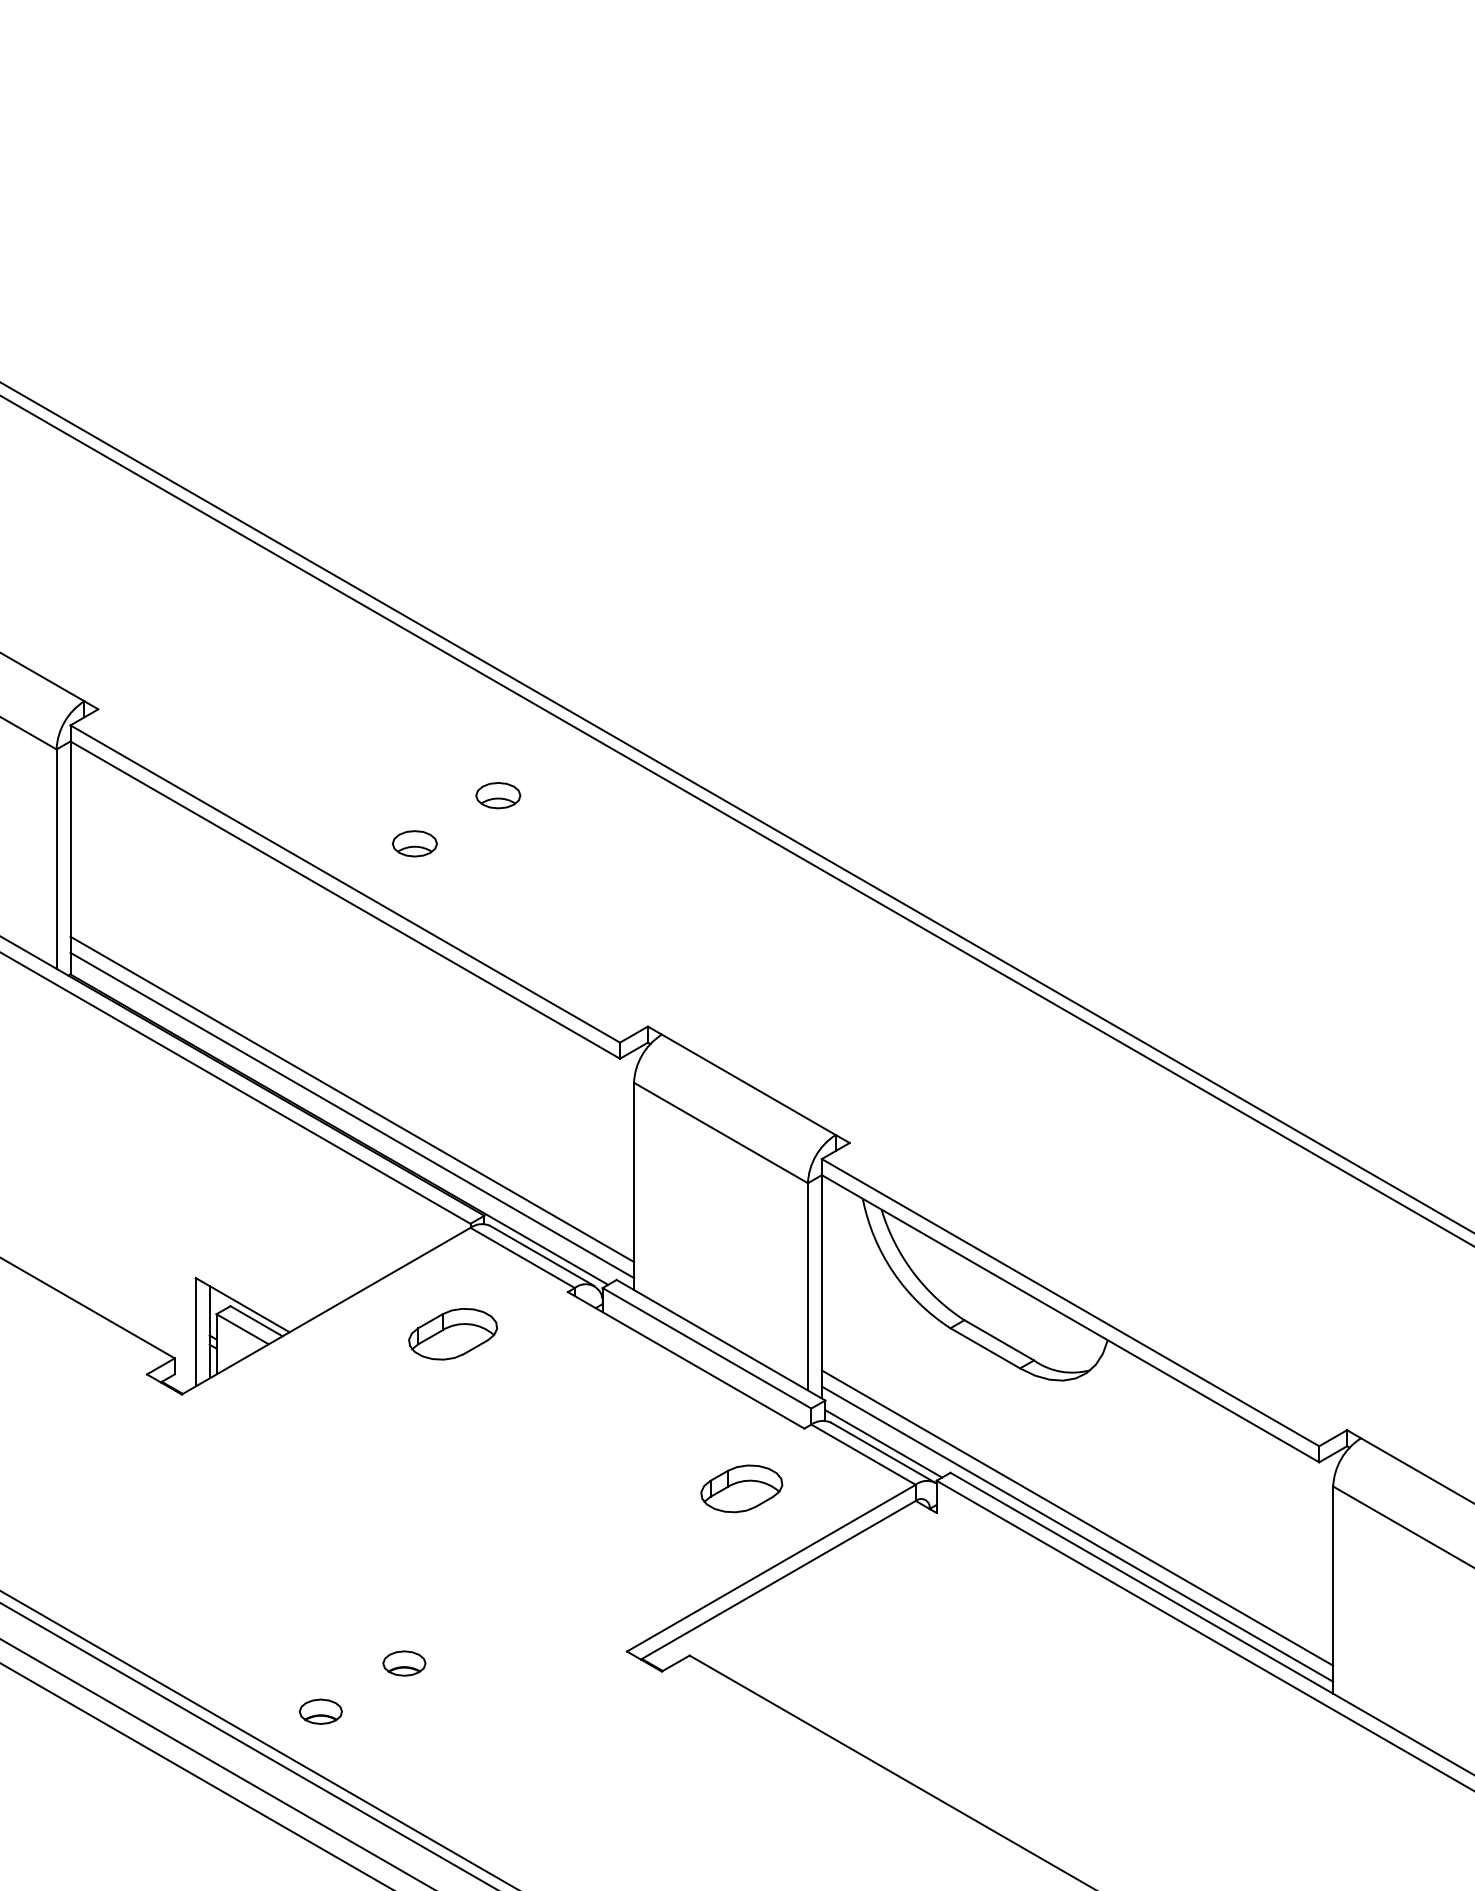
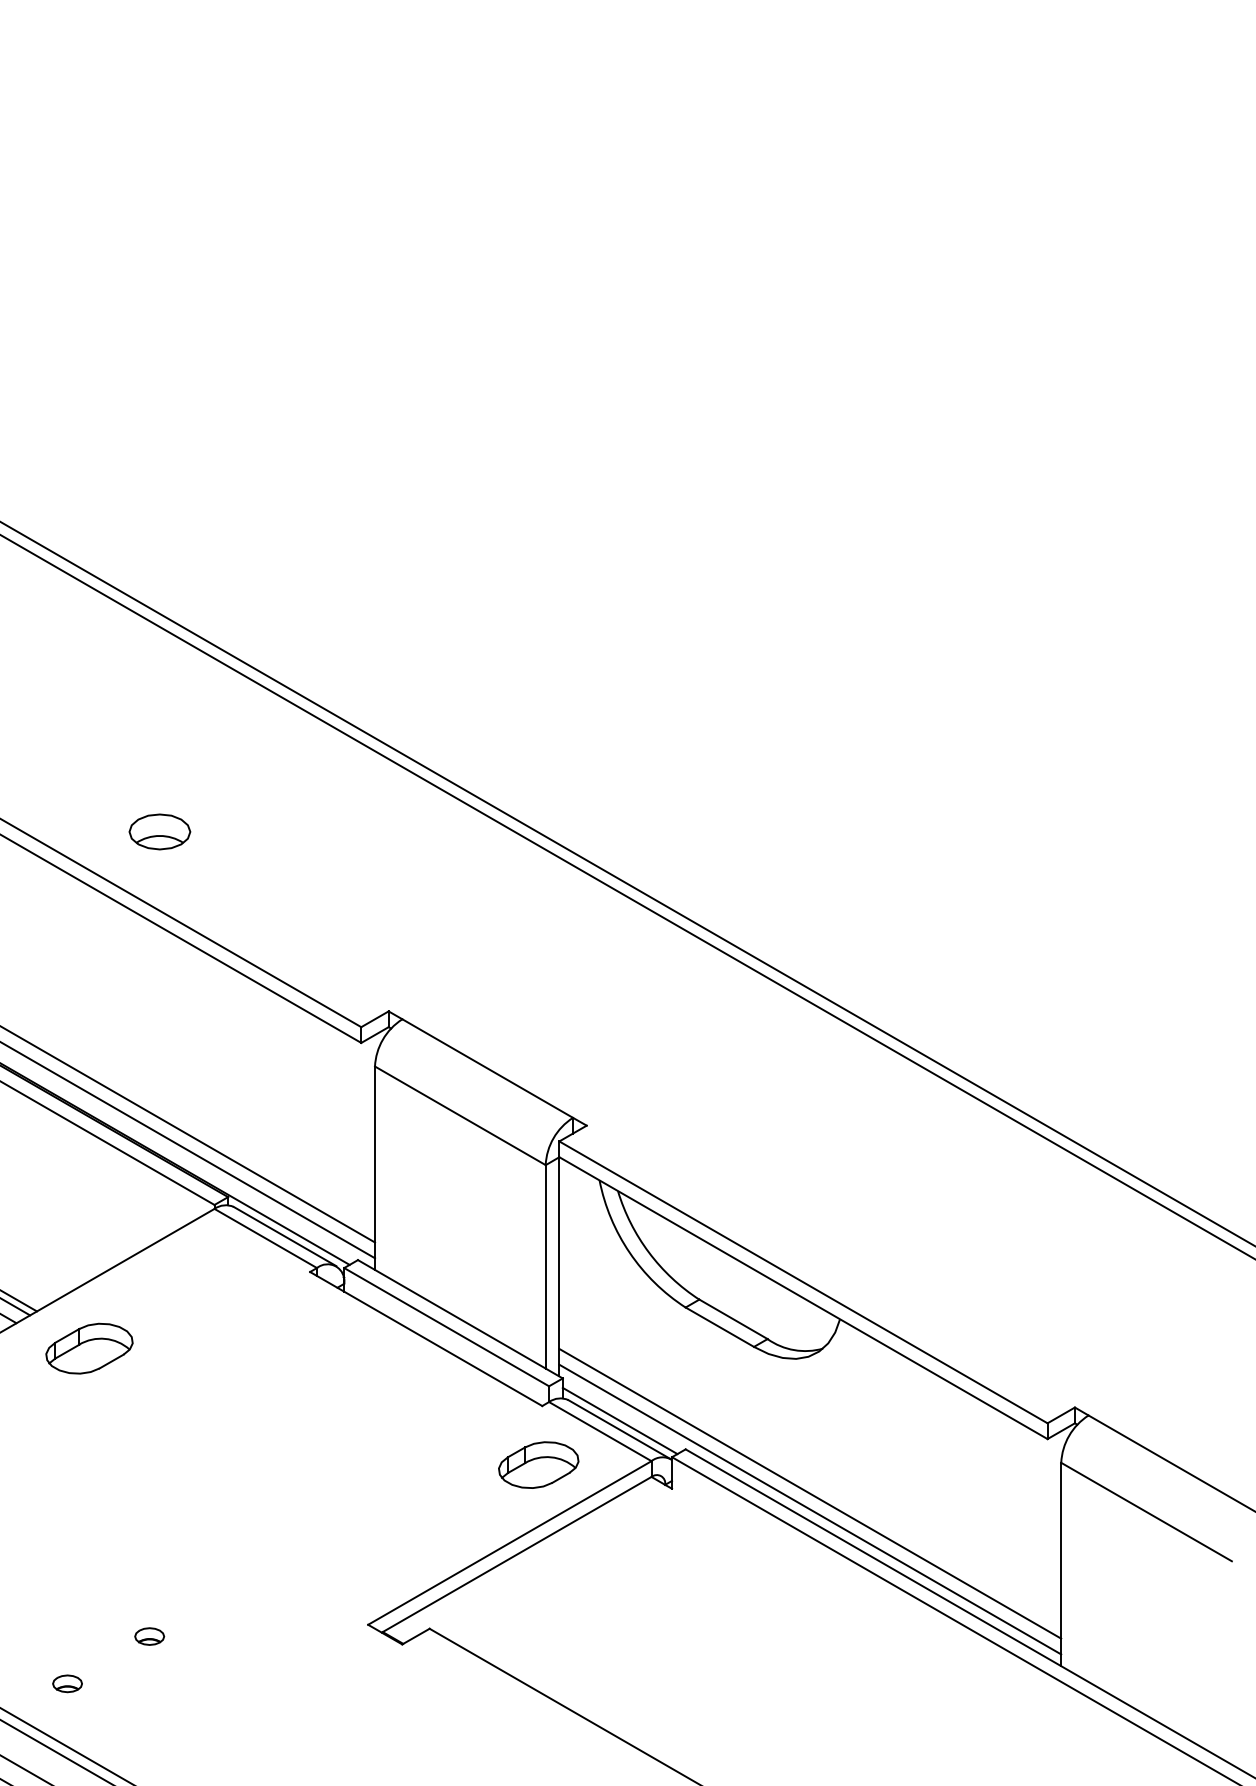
part: (498, 795) -> (242, 784), removed
part: (414, 843) -> (159, 831), size x1.4
part: (452, 1334) -> (88, 1348), moved
part: (741, 1488) -> (538, 1464), moved
part: (404, 1663) -> (149, 1636), size x0.7
part: (320, 1711) -> (67, 1683), size x0.7

